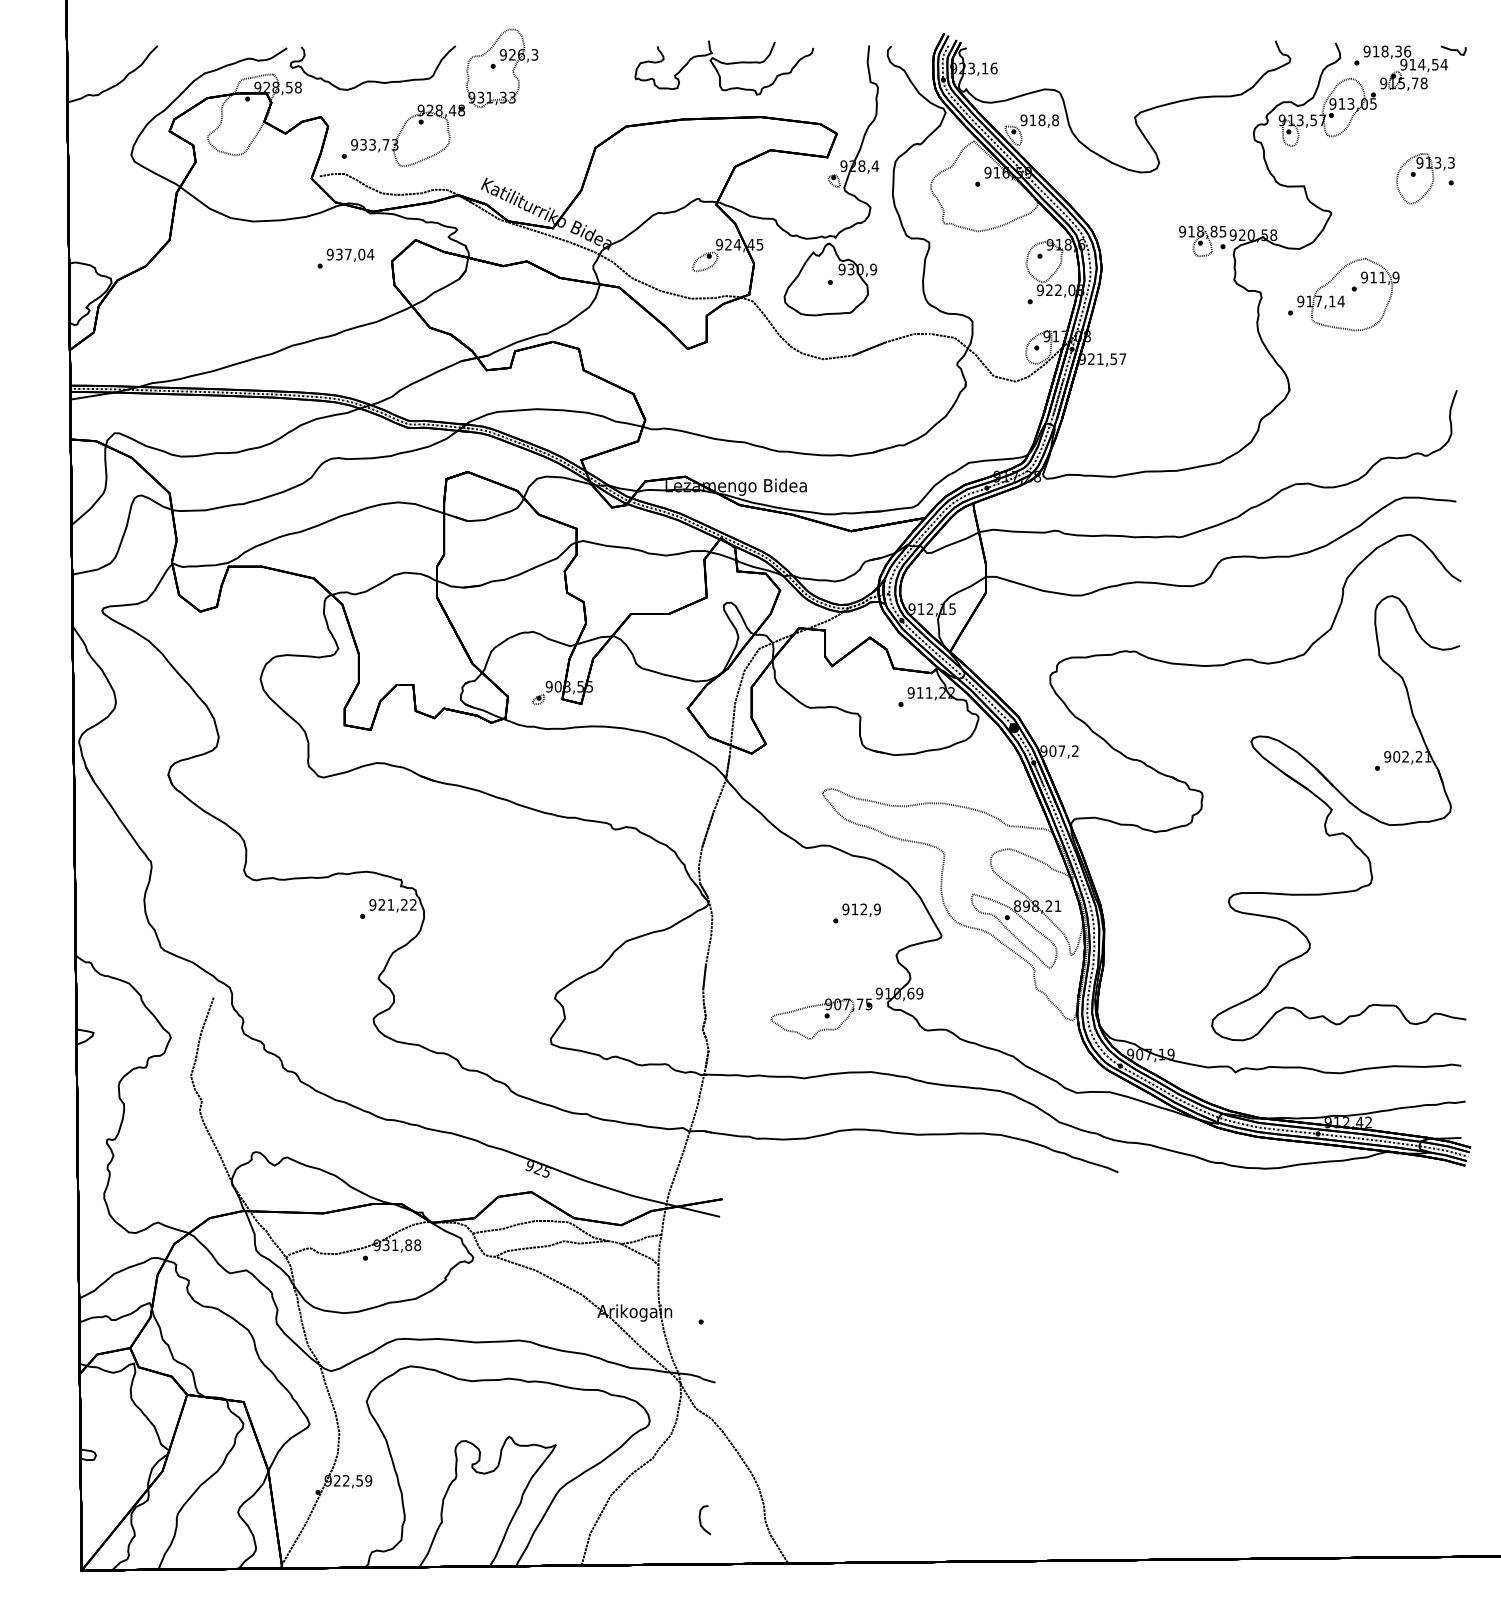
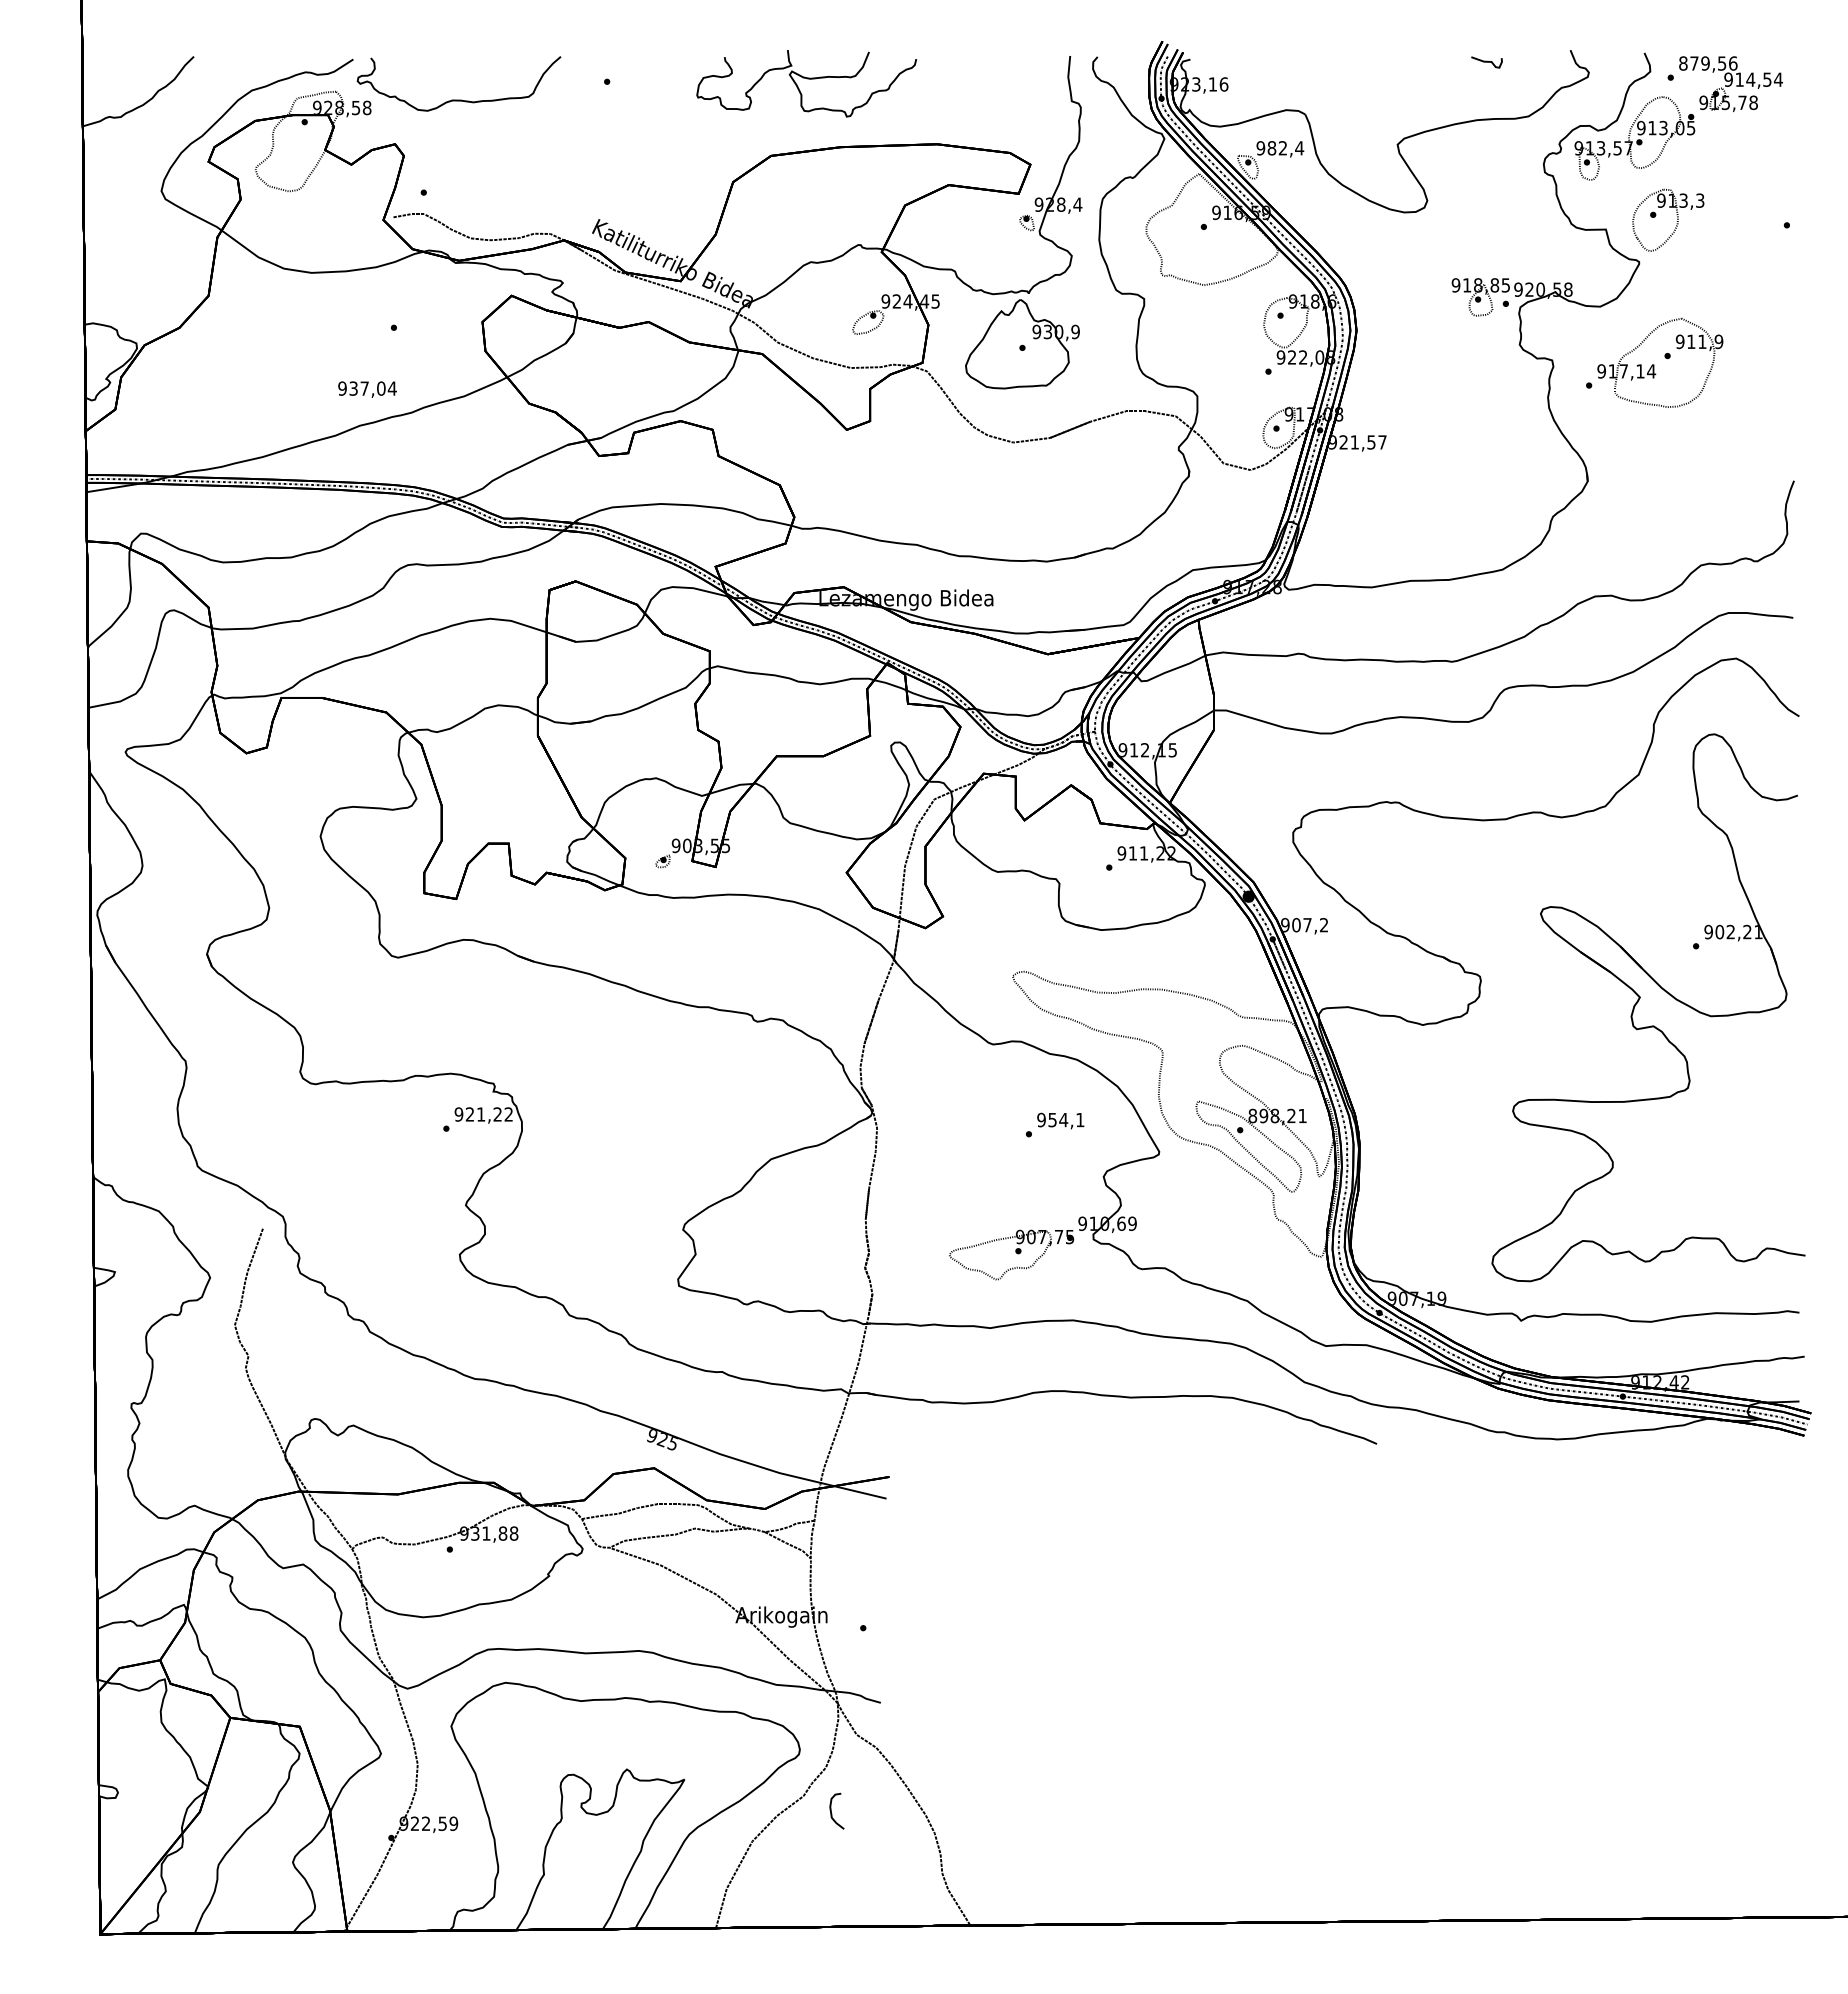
curve: (1453, 50) -> (1486, 62), moved
text: (1382, 51) -> (1702, 63), 918,36 -> 879,56
part: (724, 67) -> (806, 83), moved
part: (441, 105) -> (543, 129), removed
text: (1044, 120) -> (1285, 148), 918,8 -> 982,4
part: (1432, 179) -> (1676, 221), moved
text: (350, 255) -> (367, 389), moved
text: (866, 908) -> (1066, 1119), 912,9 -> 954,1
curve: (700, 1519) -> (831, 1810), moved

